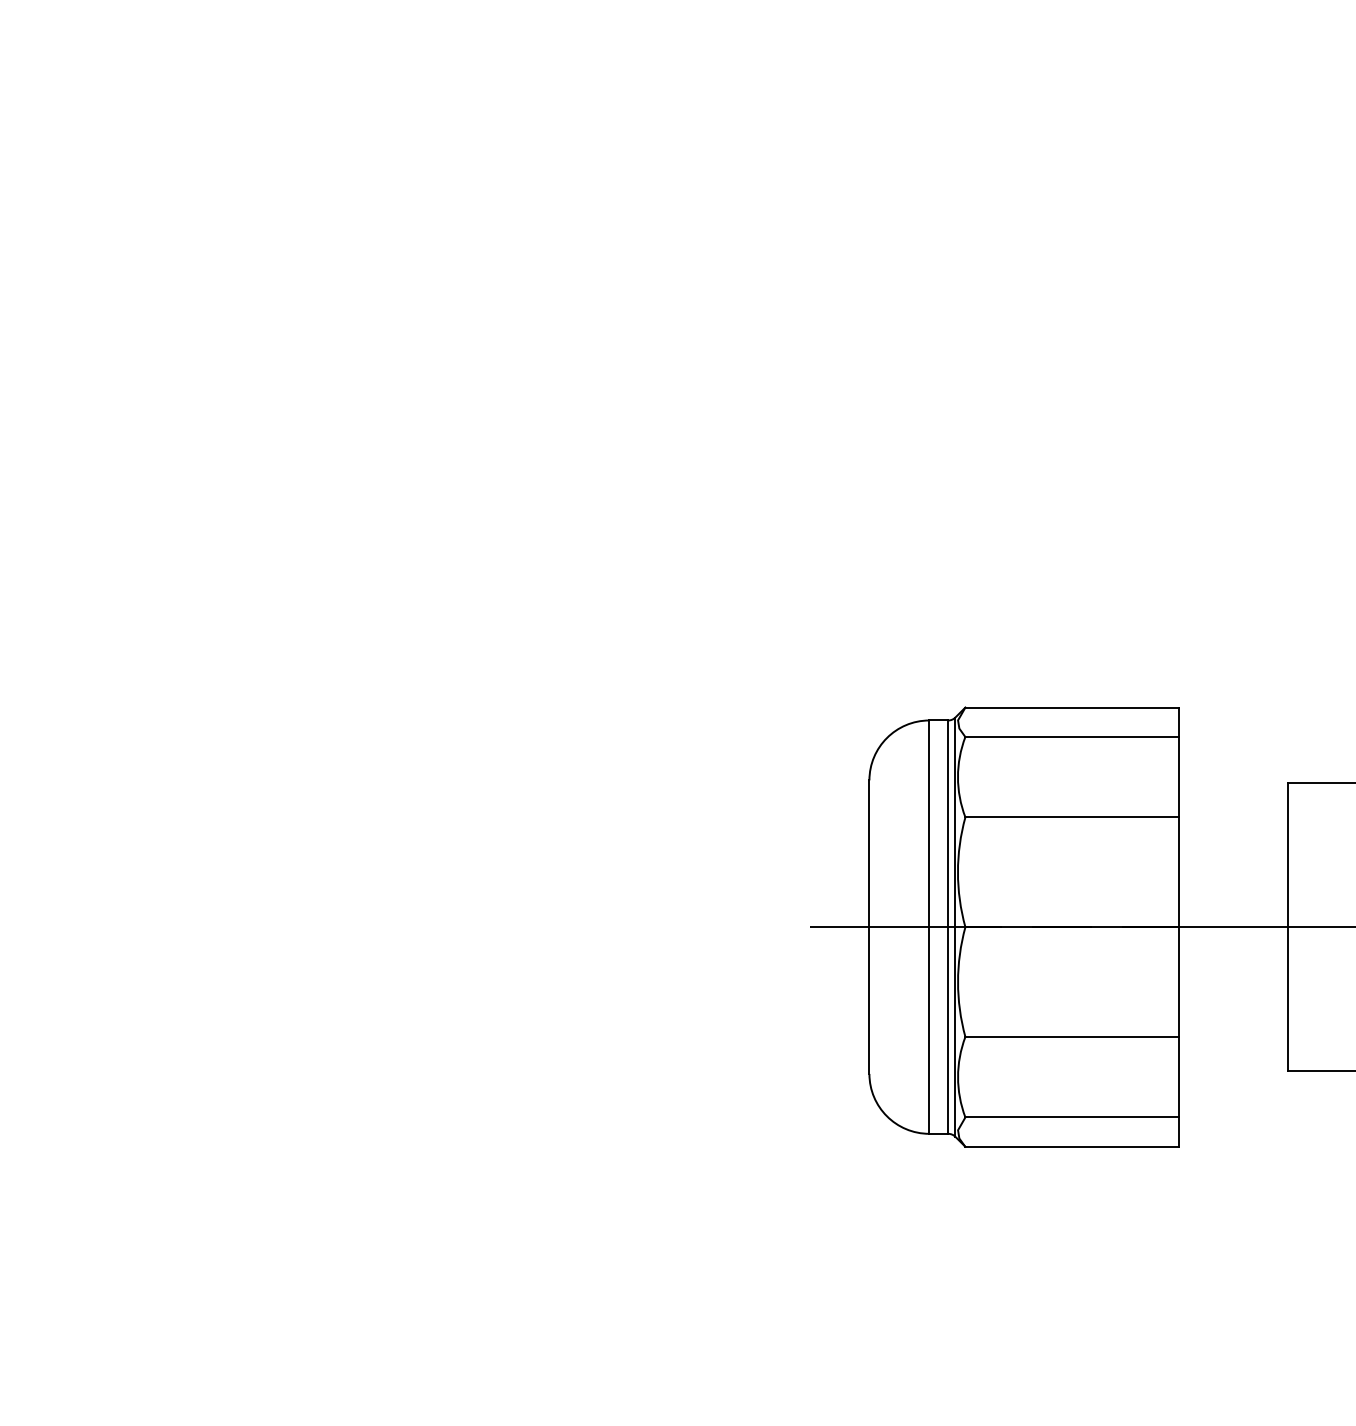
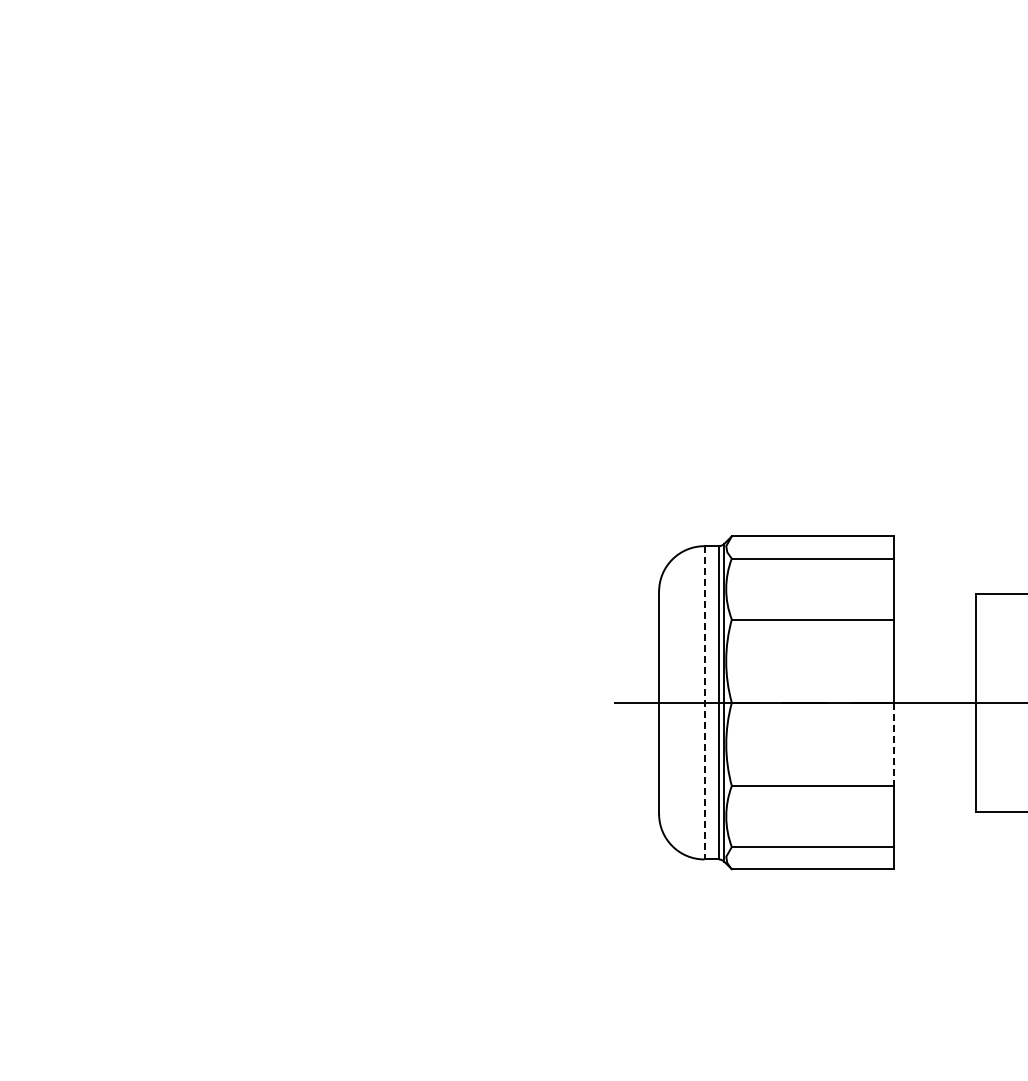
line: (929, 926) -> (704, 702), solid -> dashed
line: (1178, 982) -> (893, 744), solid -> dashed

